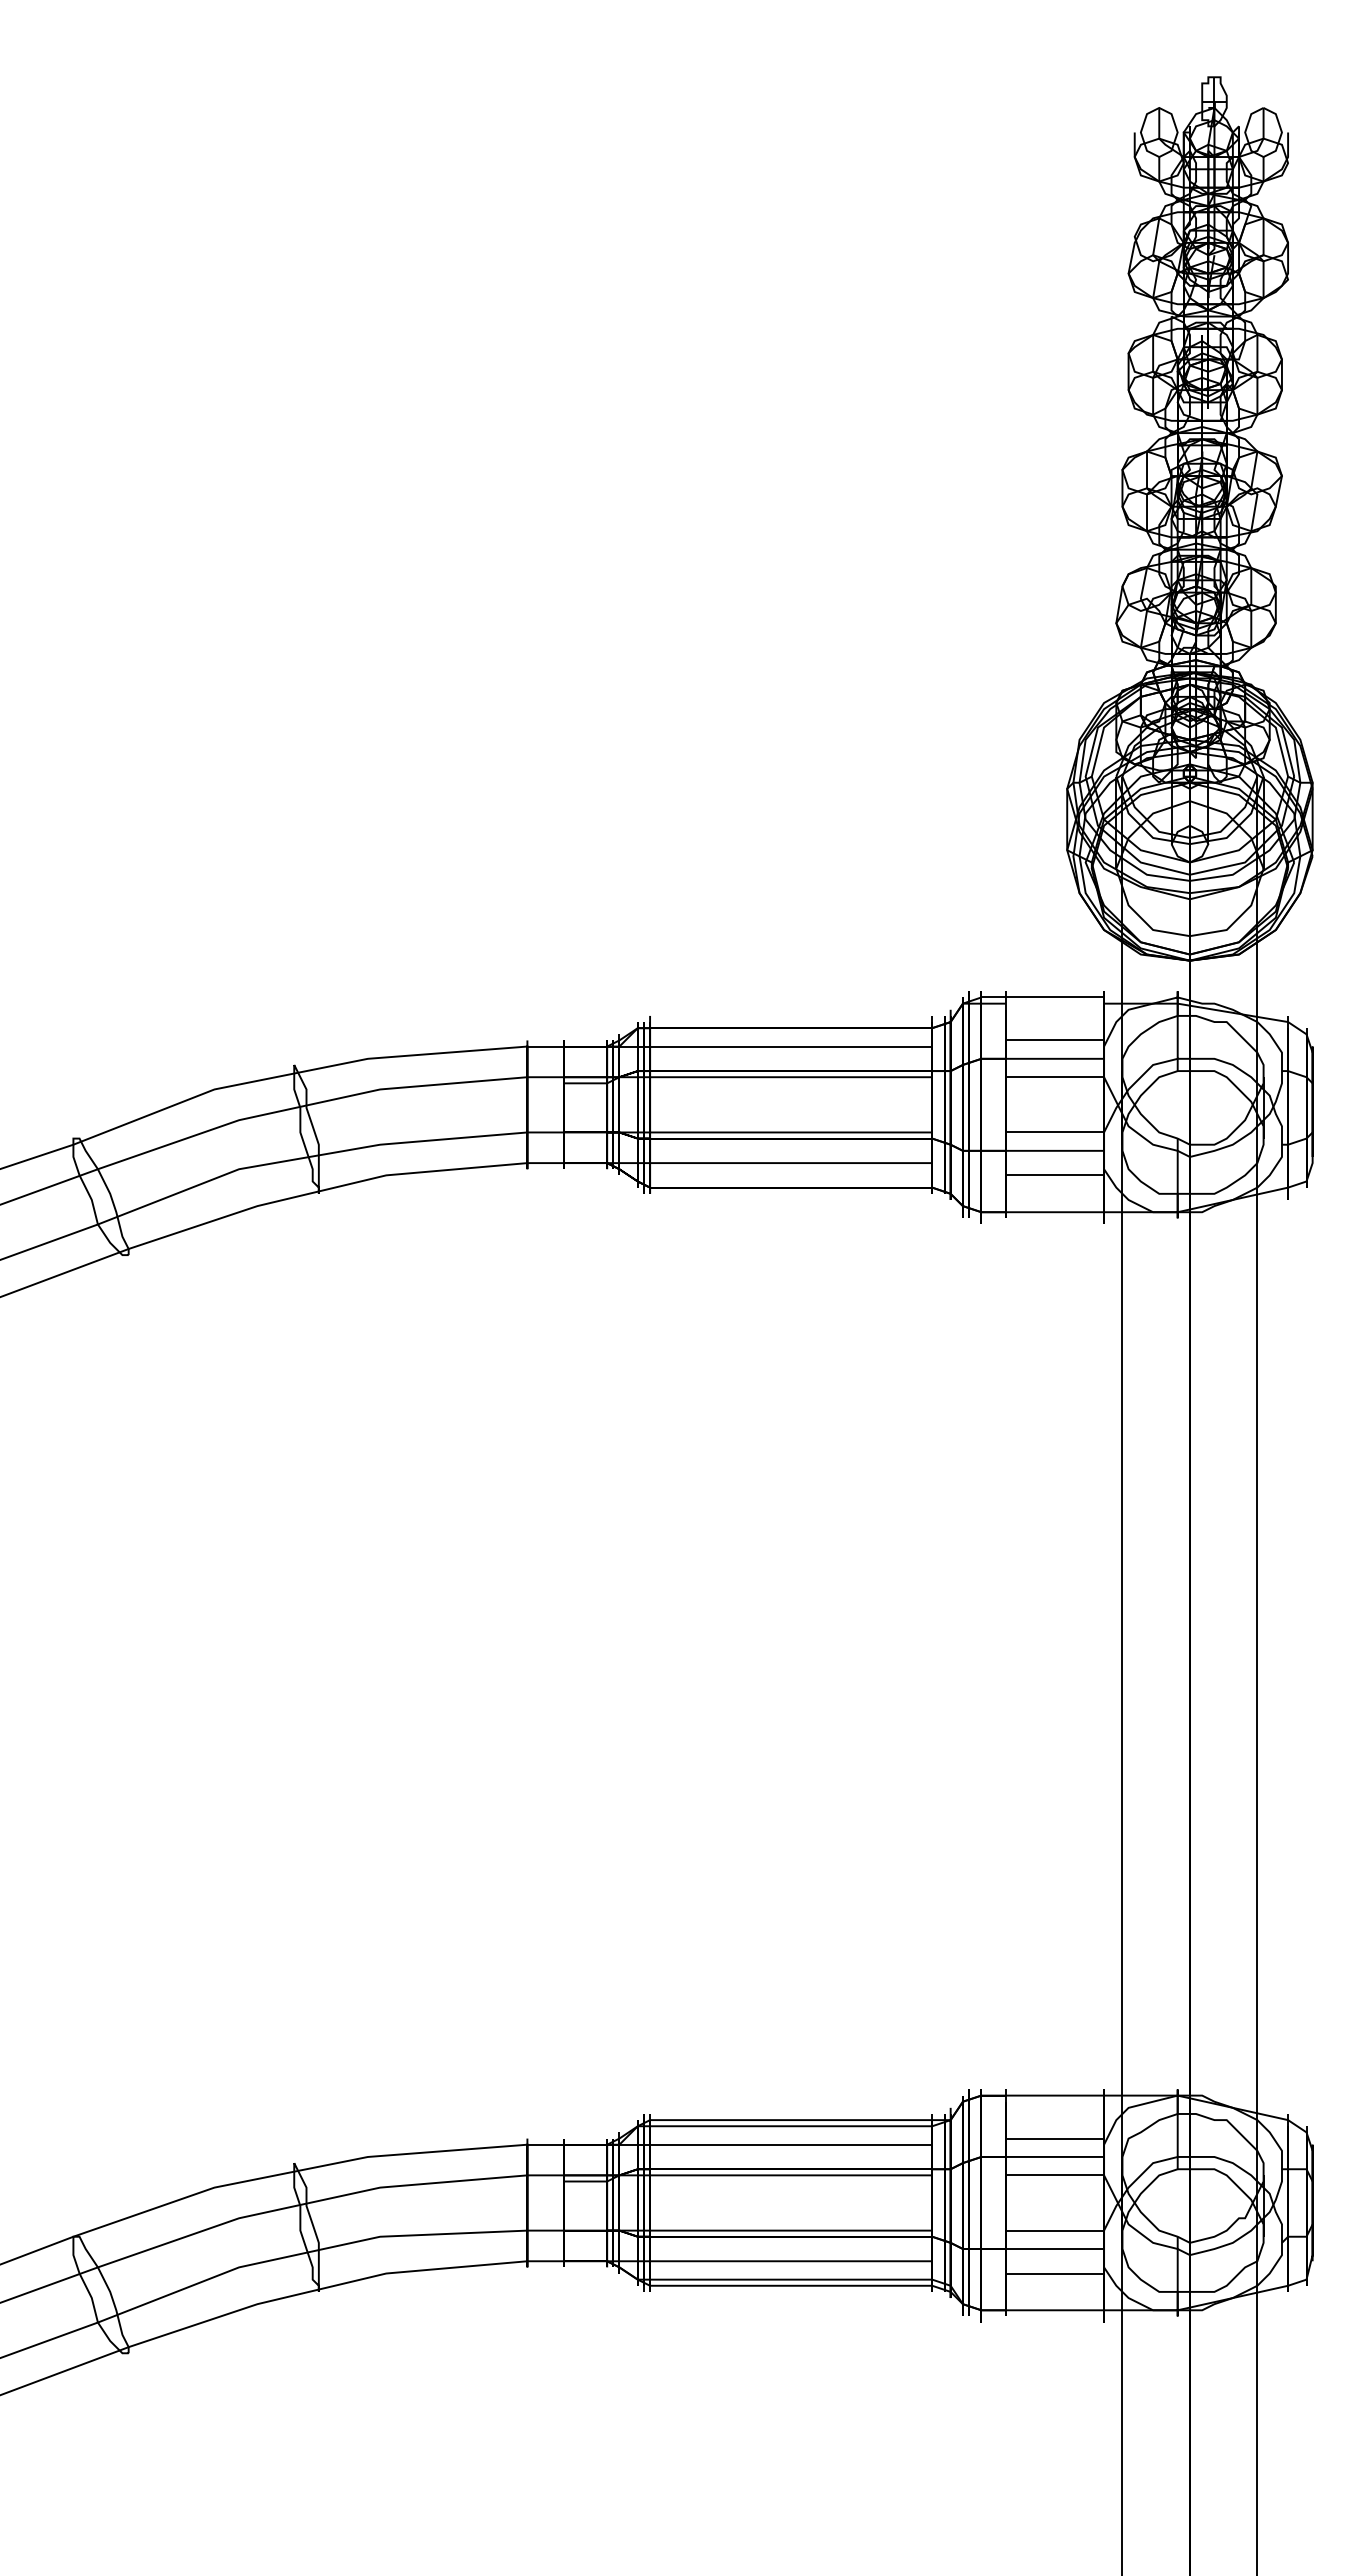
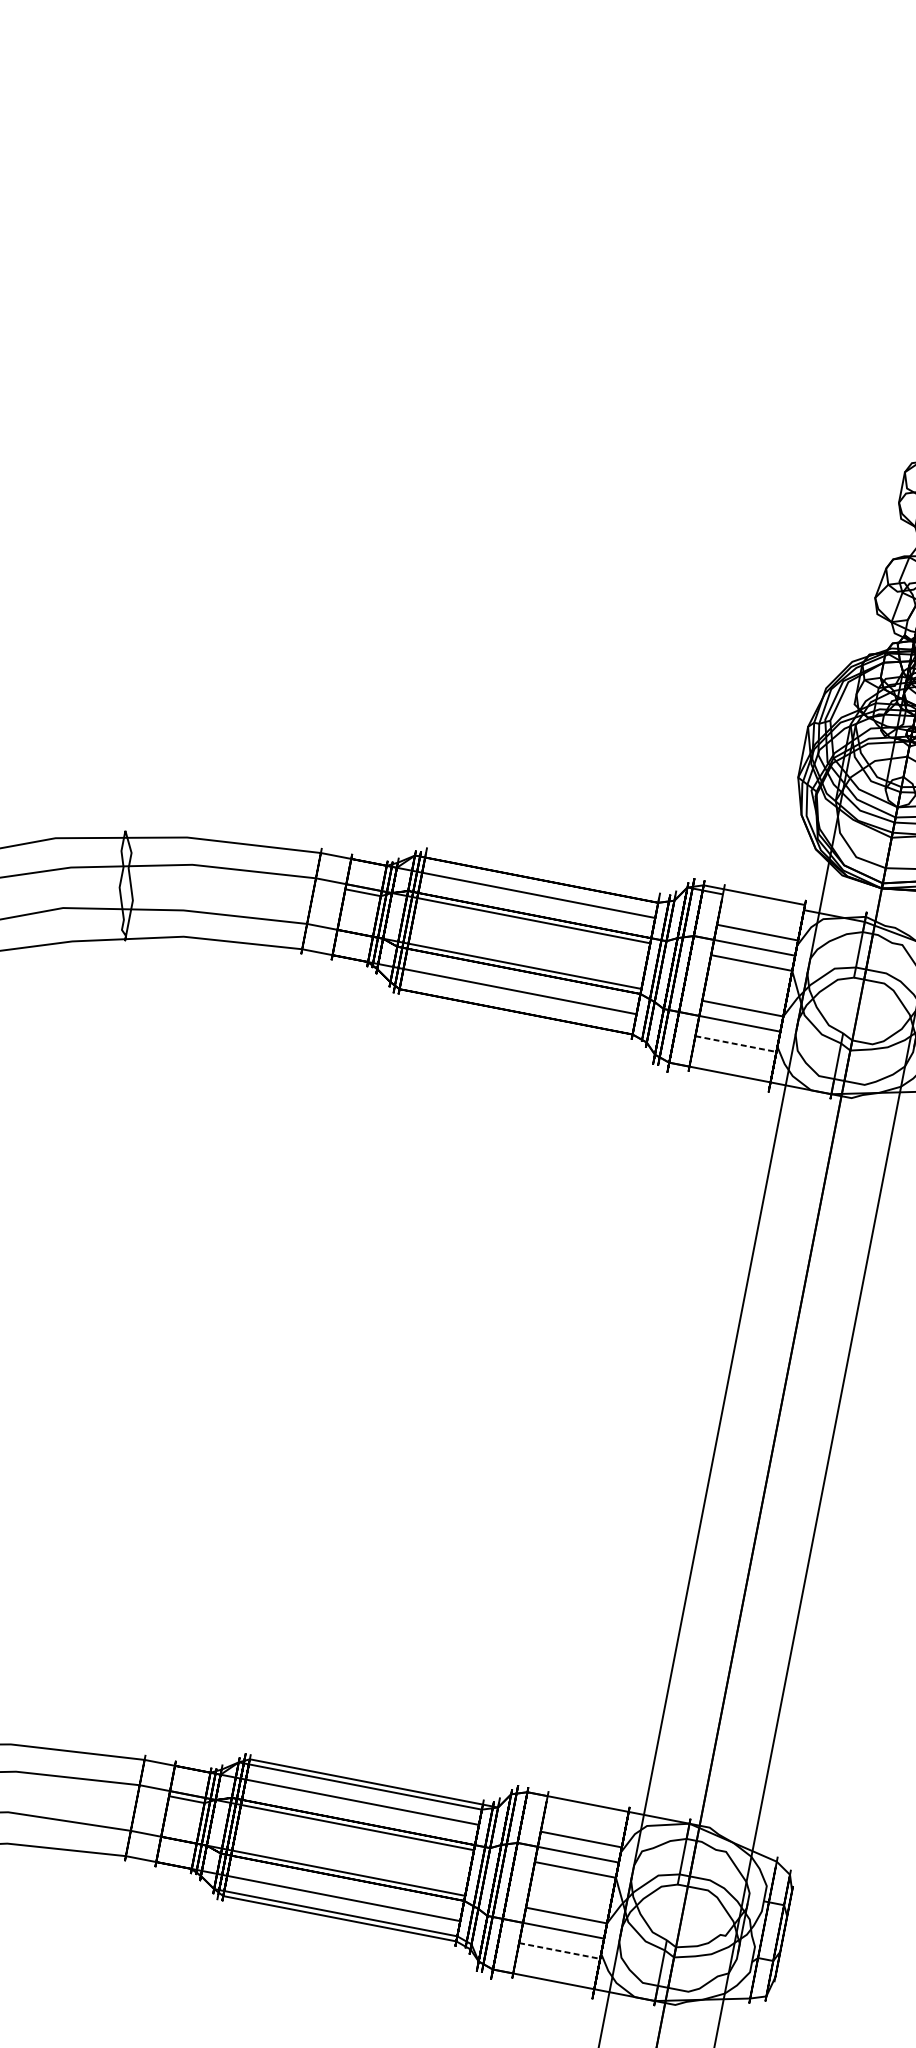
line: (1055, 1175) -> (736, 1044), solid -> dashed
line: (1055, 2273) -> (560, 1951), solid -> dashed

